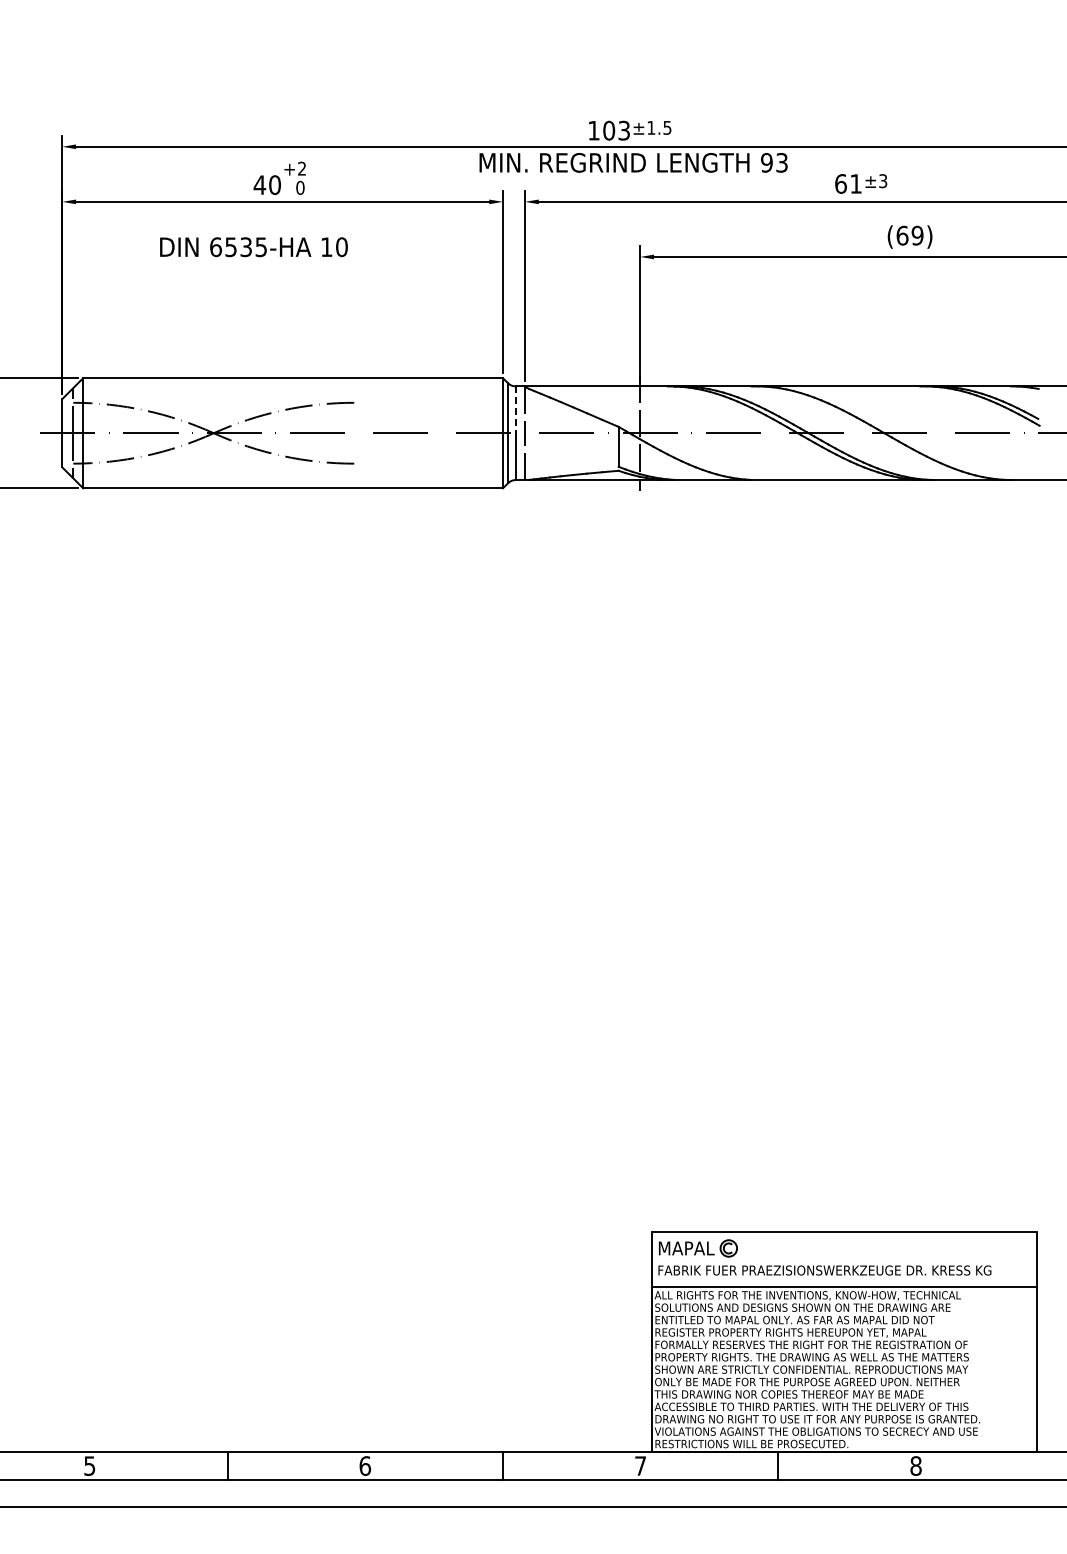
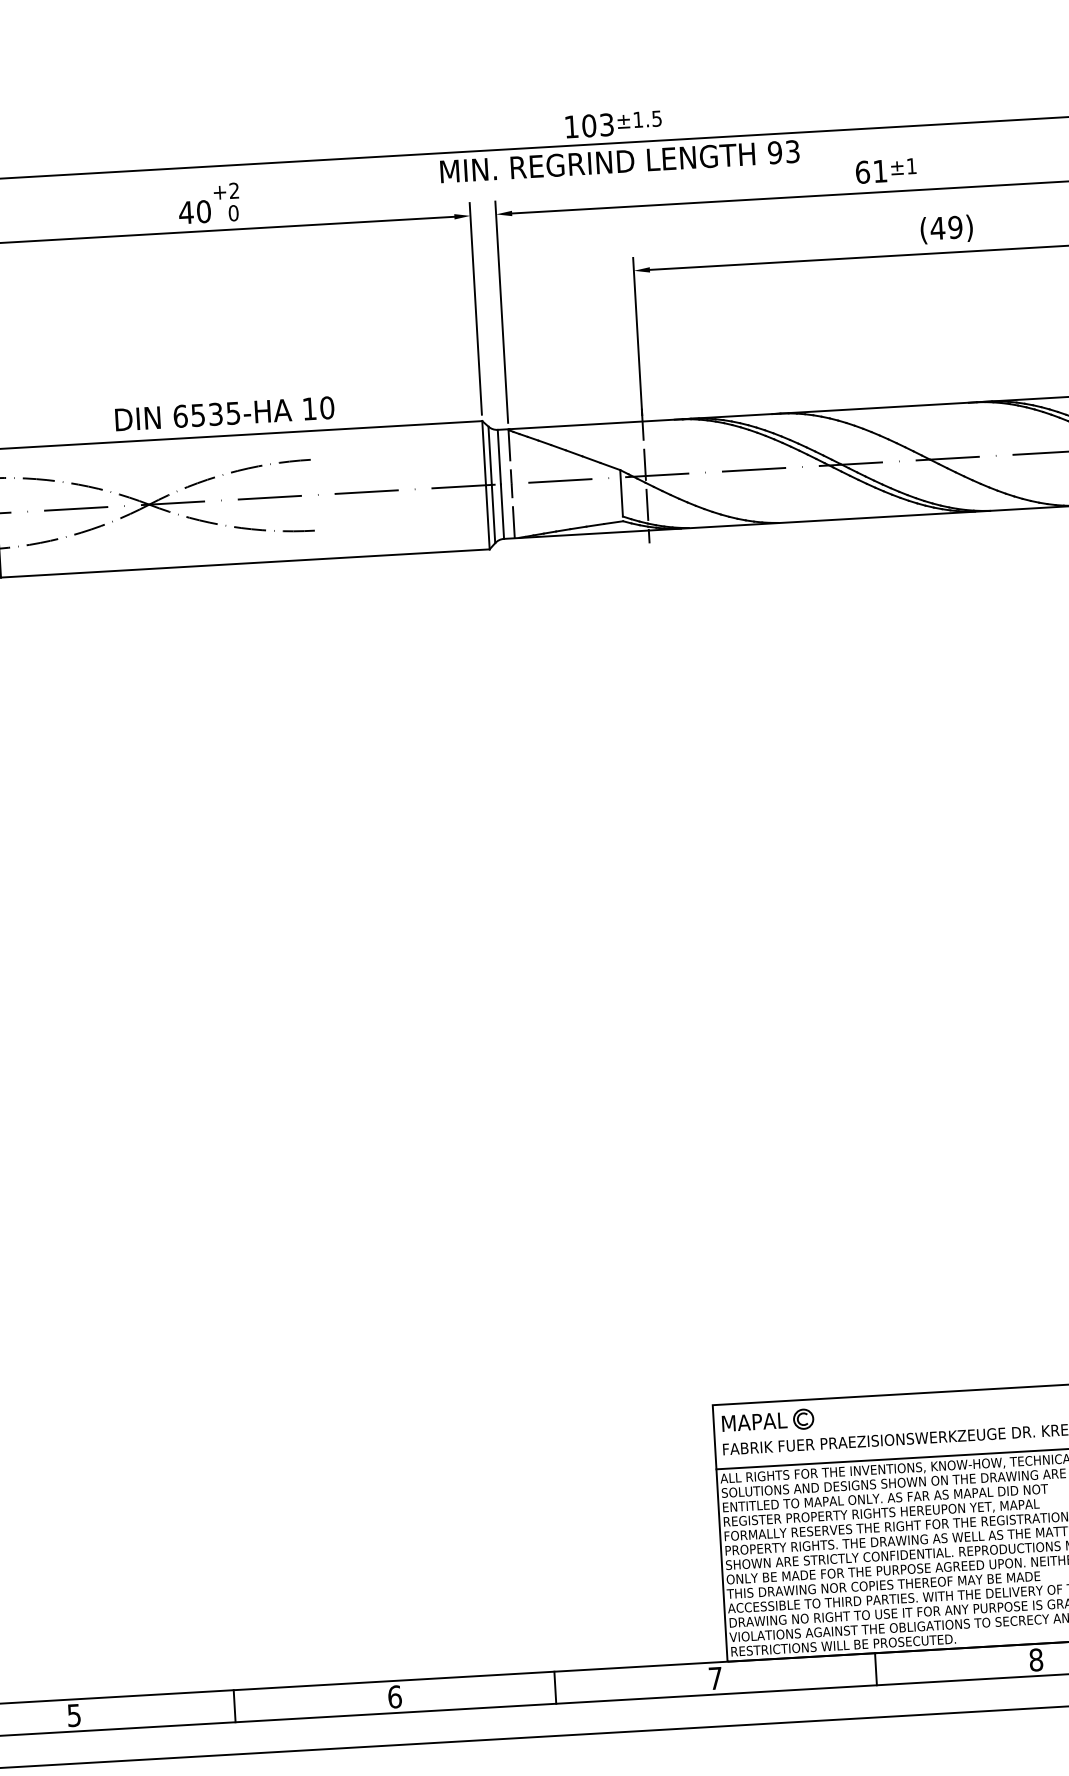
text: (883, 181) -> (912, 166), ±3 -> ±1
text: (902, 235) -> (937, 228), (69) -> (49)
text: (253, 247) -> (224, 414), moved
line: (515, 410) -> (499, 457), dashed -> solid

